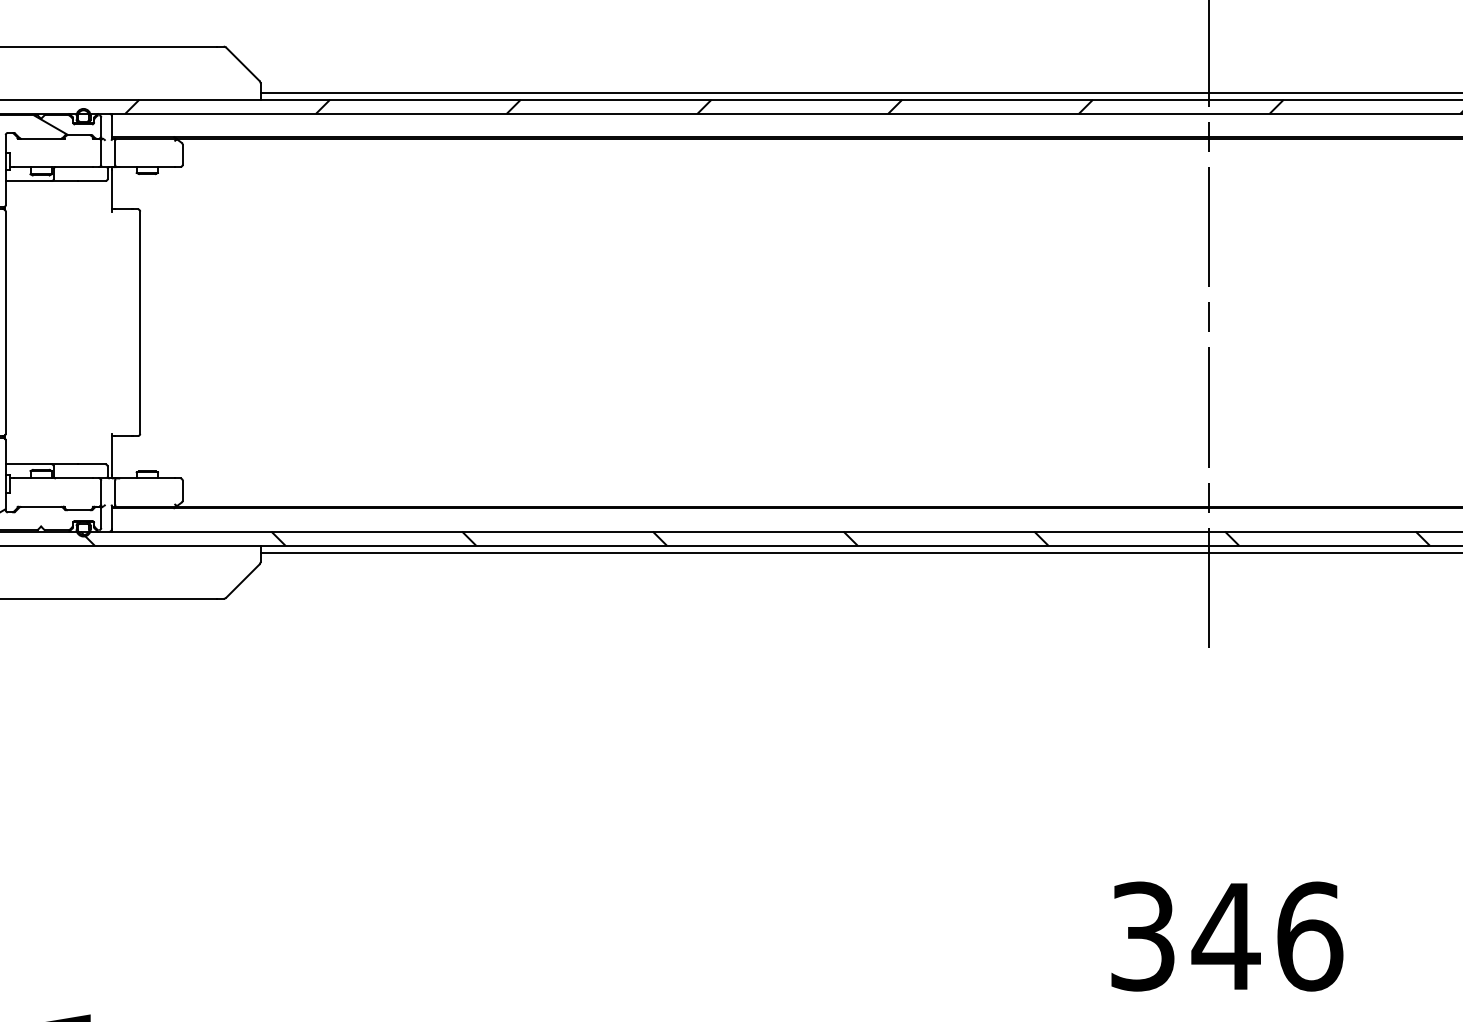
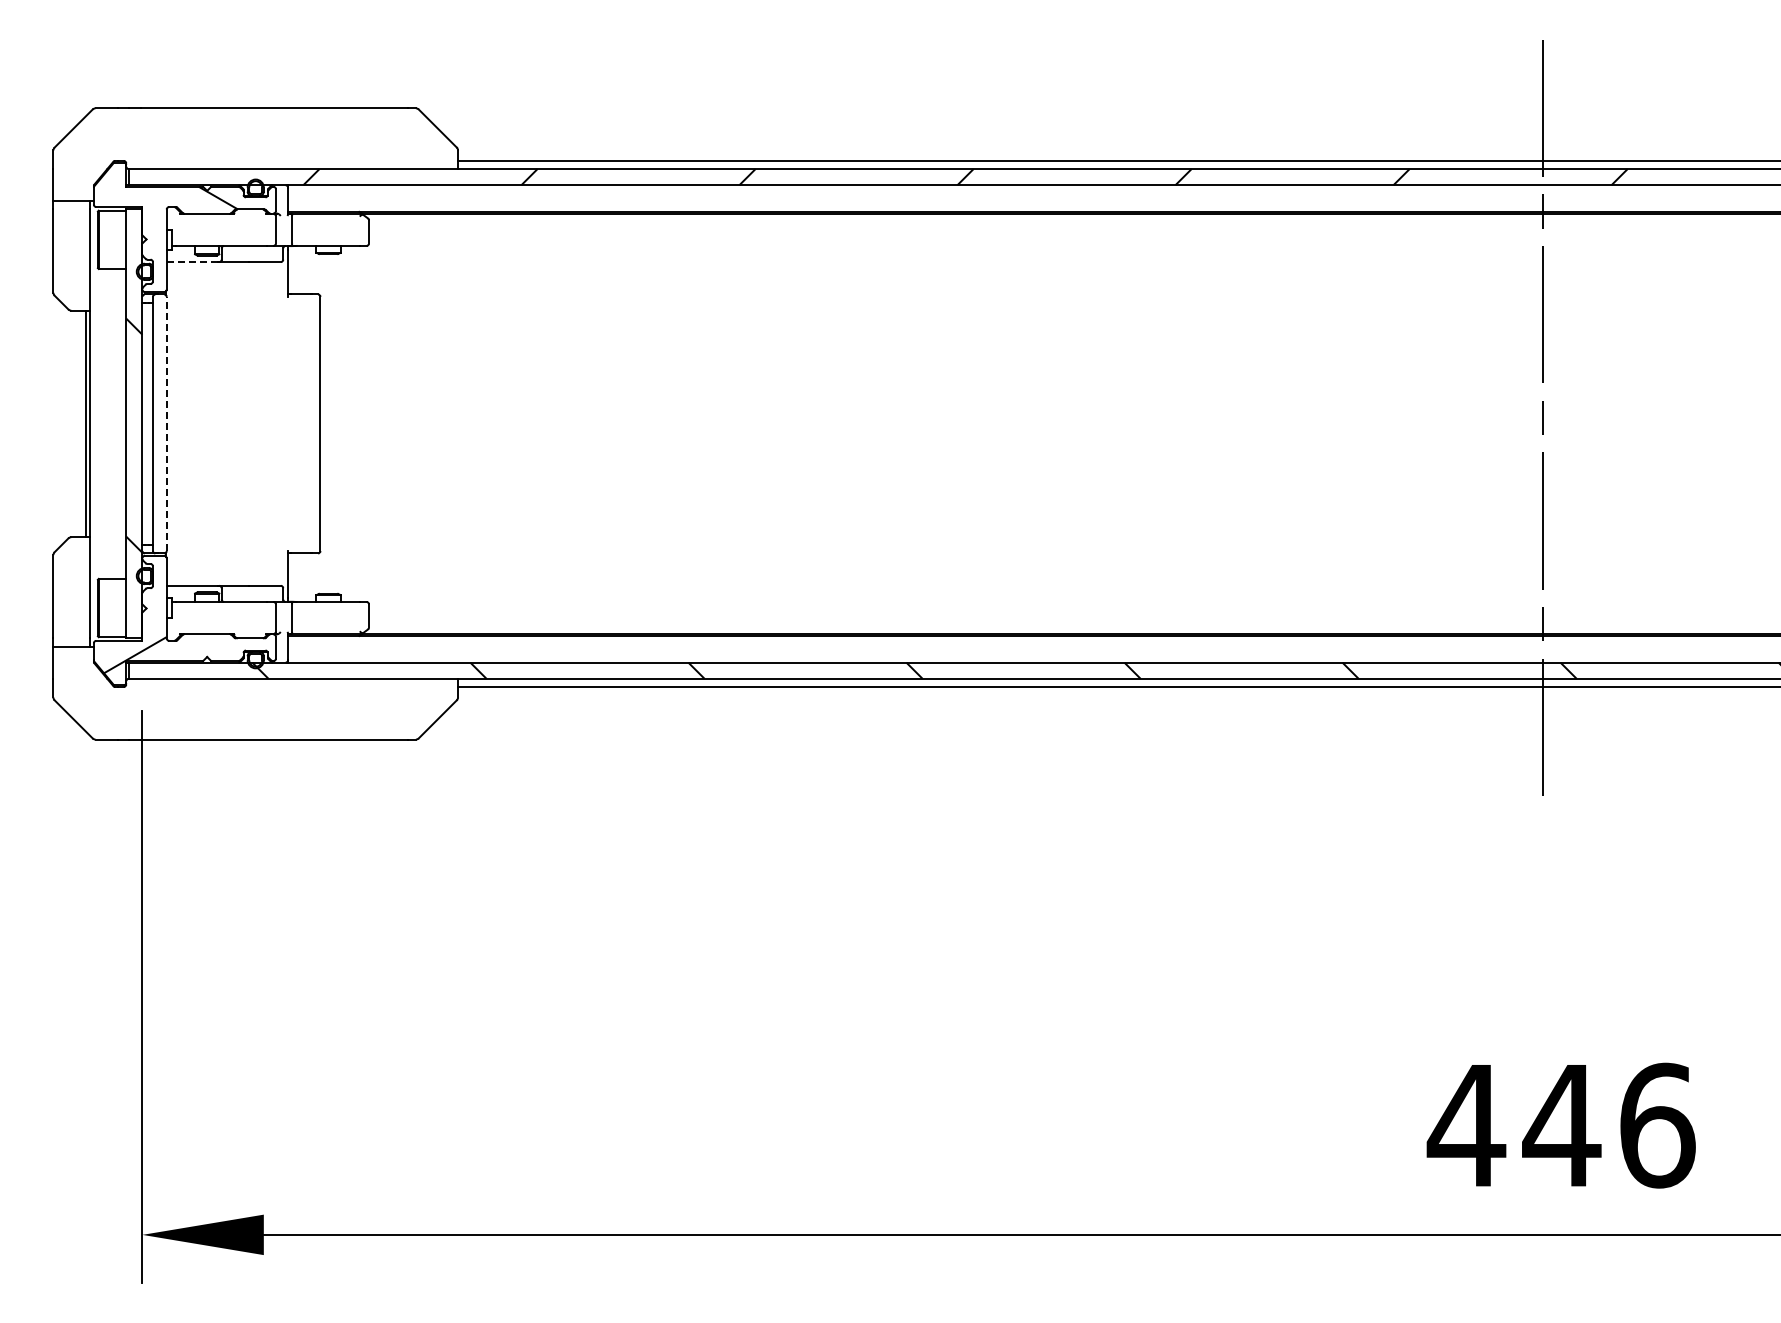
line: (28, 181) -> (192, 262), solid -> dashed
line: (5, 322) -> (166, 423), solid -> dashed
text: (1142, 936) -> (1466, 1125), 346 -> 446

